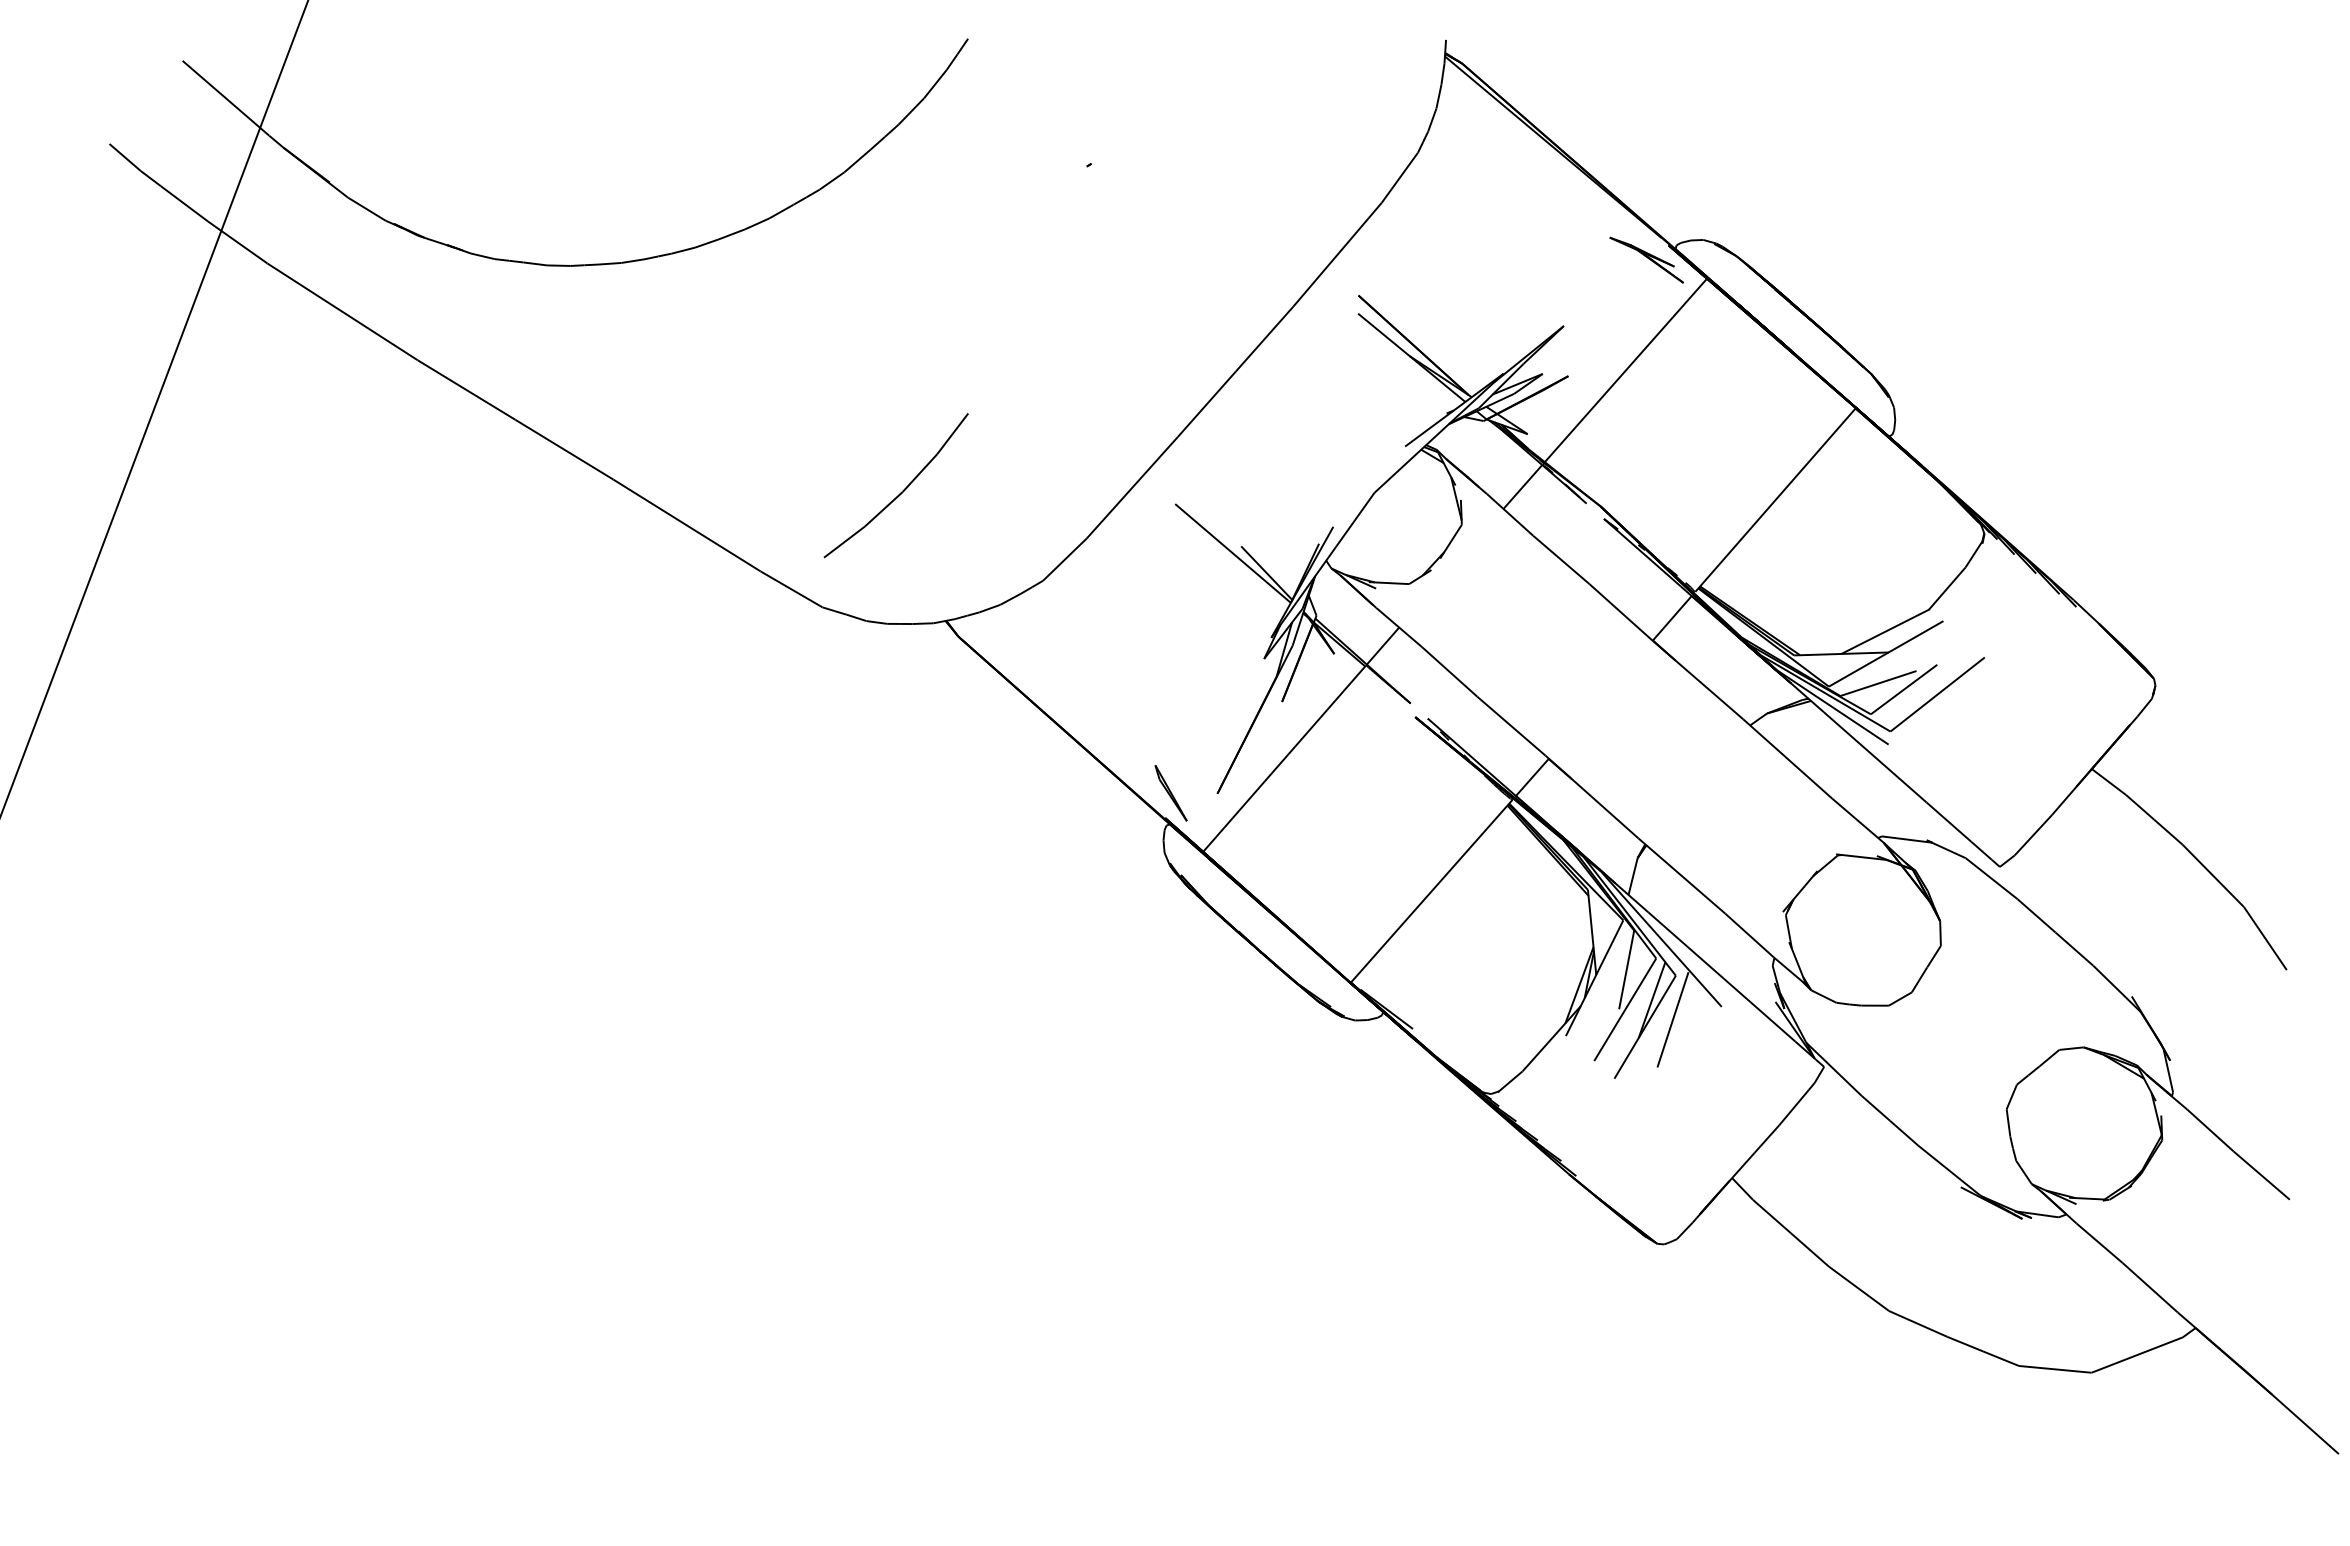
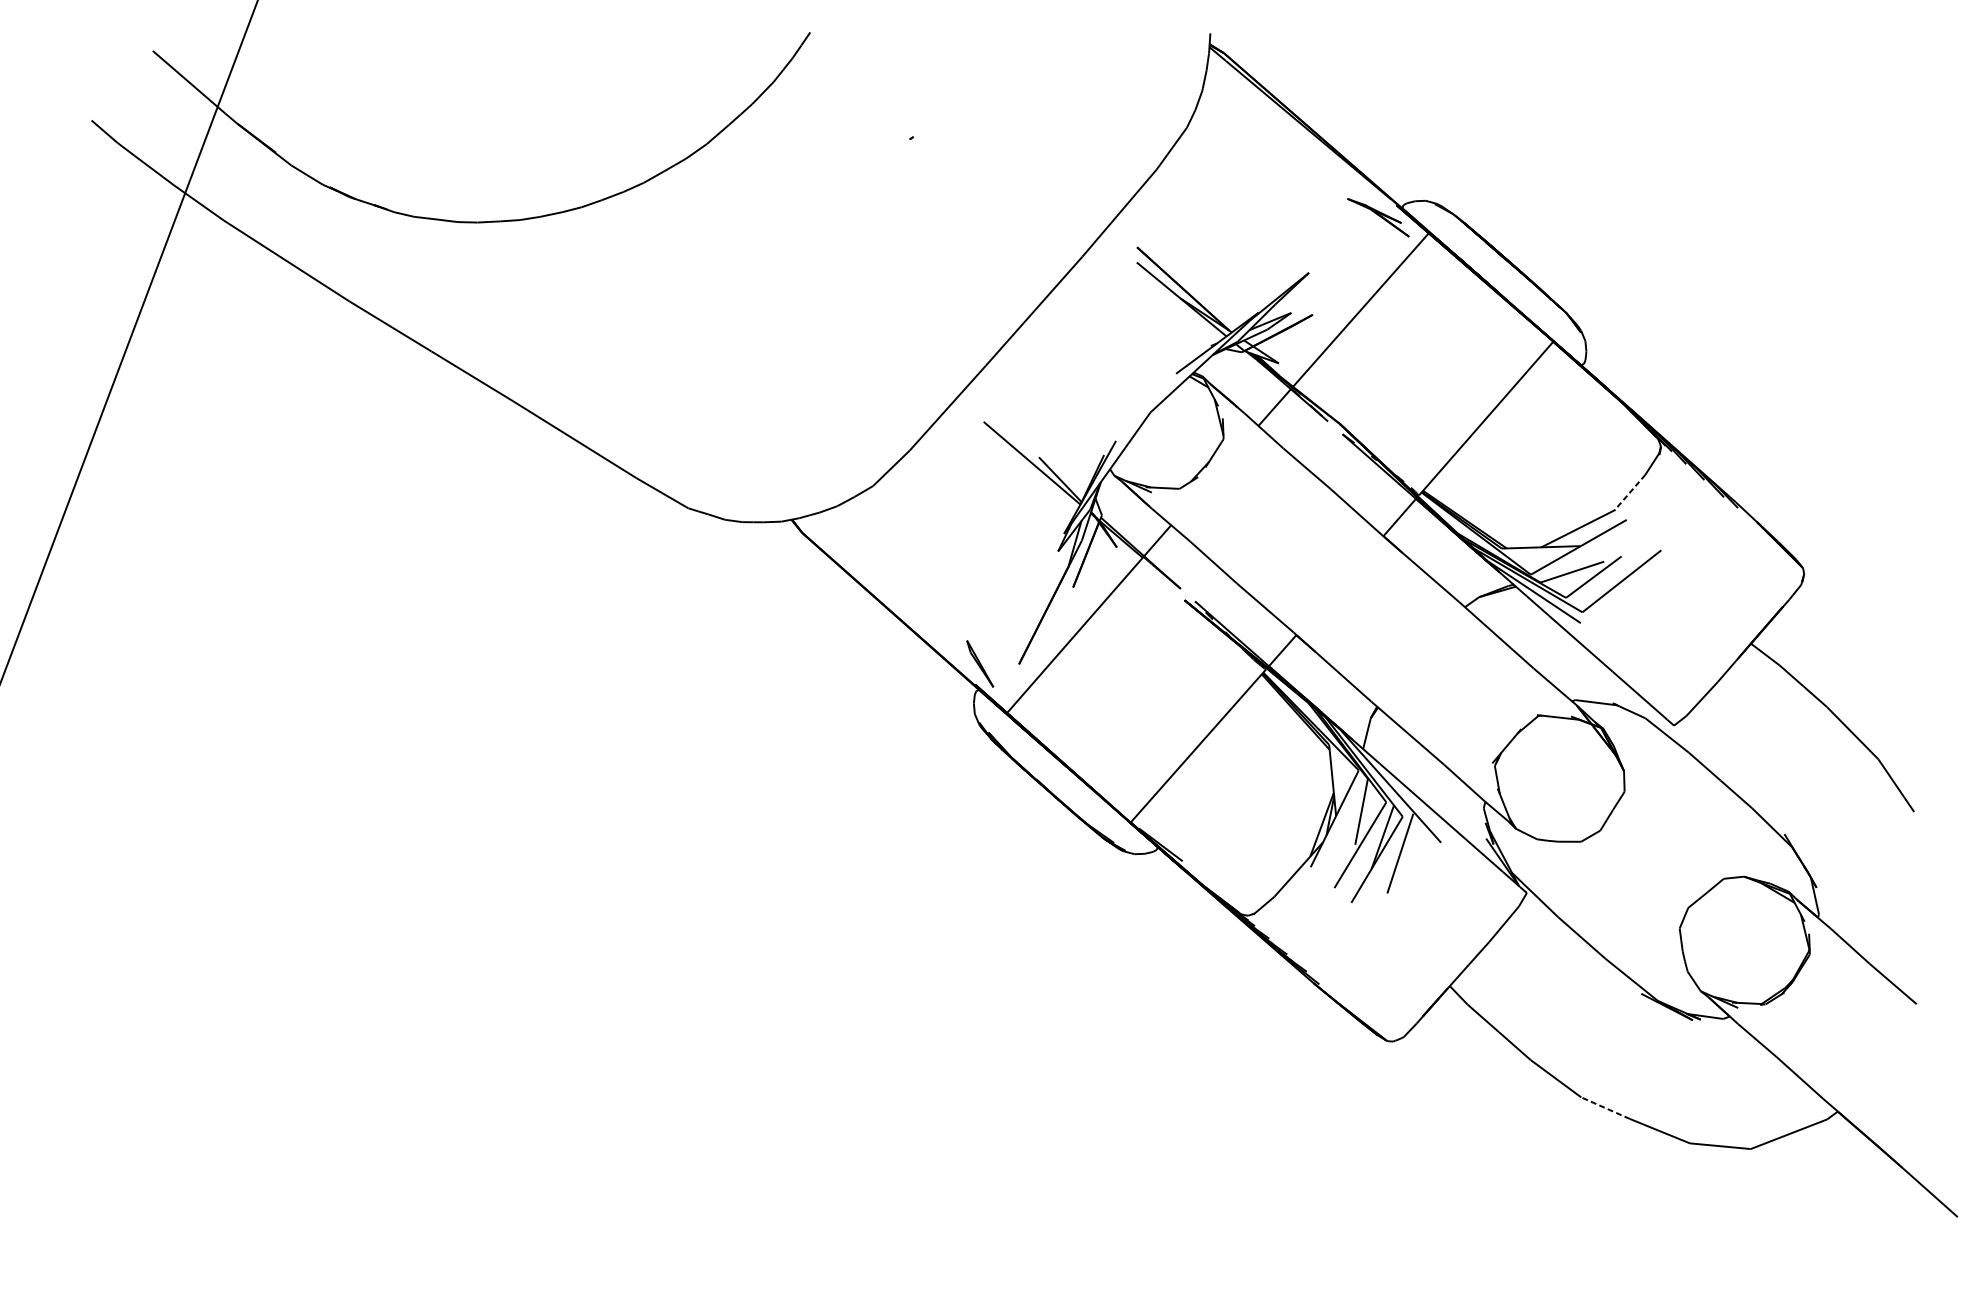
part: (901, 491) -> (754, 411), removed
line: (1947, 588) -> (1630, 492), solid -> dashed
line: (1918, 1323) -> (1605, 1107), solid -> dashed

